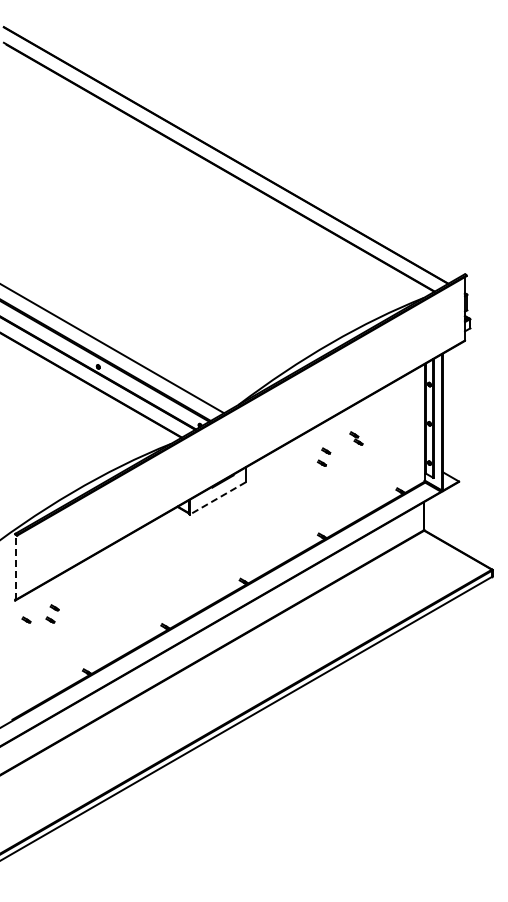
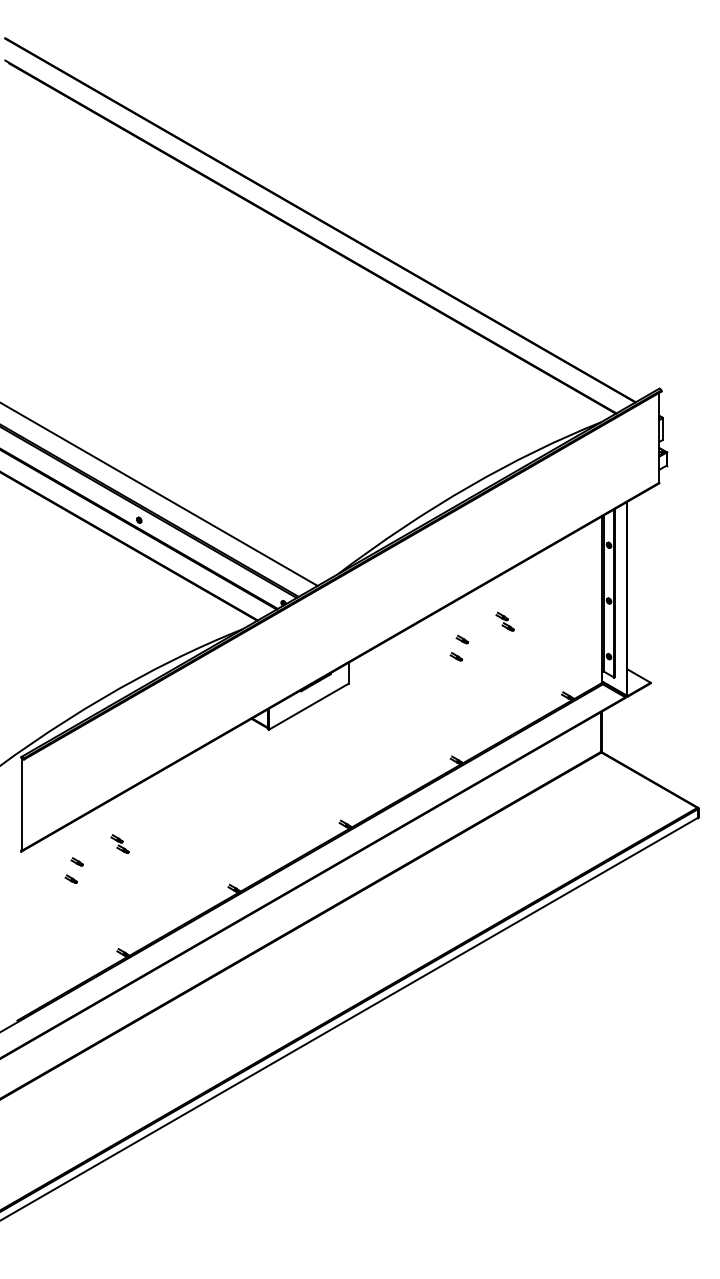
line: (217, 498) -> (308, 706), dashed -> solid
line: (15, 567) -> (21, 804), dashed -> solid
part: (84, 594) -> (119, 843), added
part: (26, 619) -> (37, 878), removed

